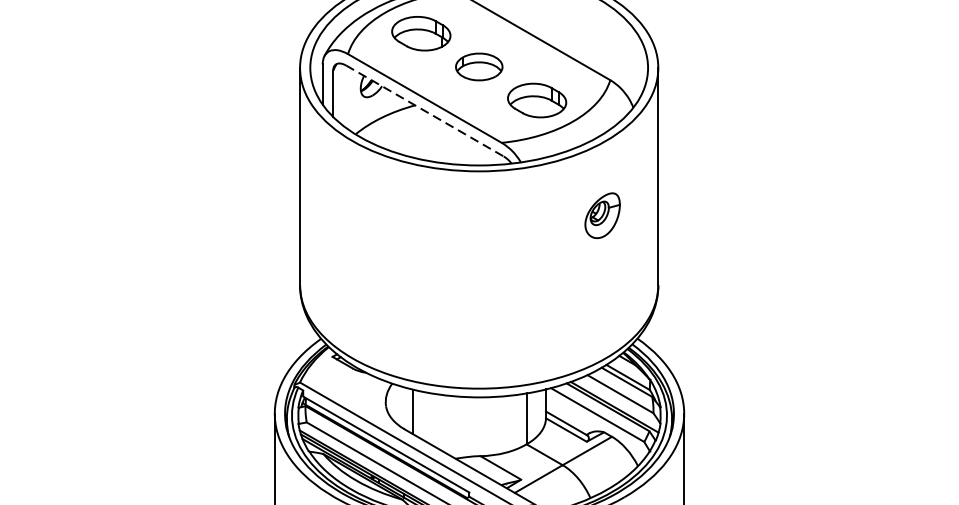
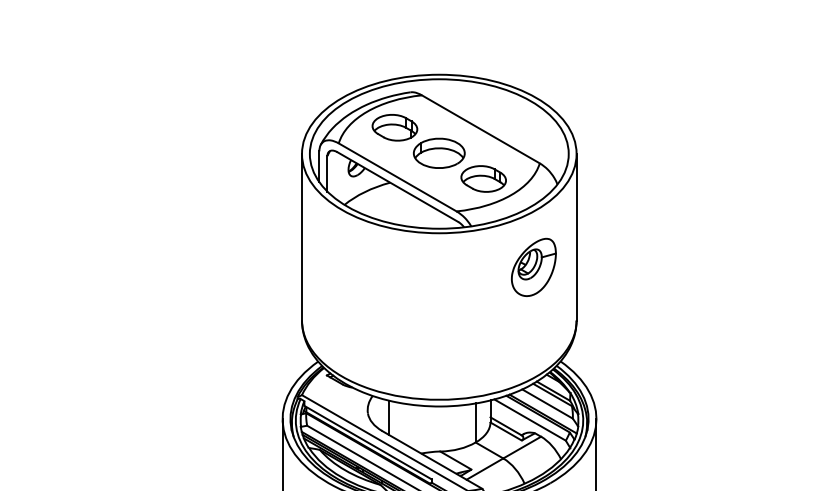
part: (479, 65) -> (439, 152), size x1.43
line: (424, 111) -> (397, 187), dashed -> solid
part: (602, 214) -> (533, 266), size x1.67

